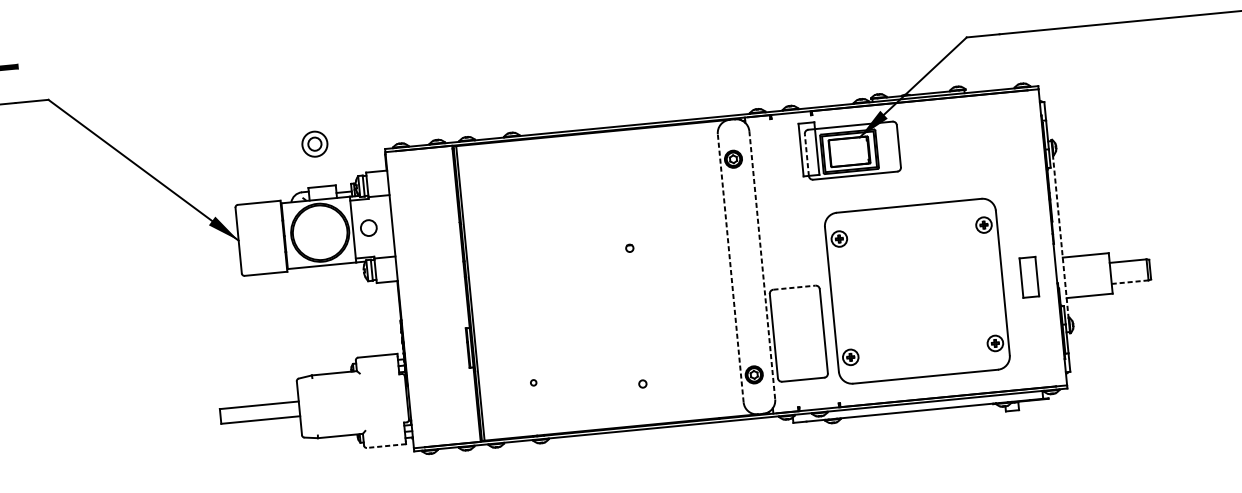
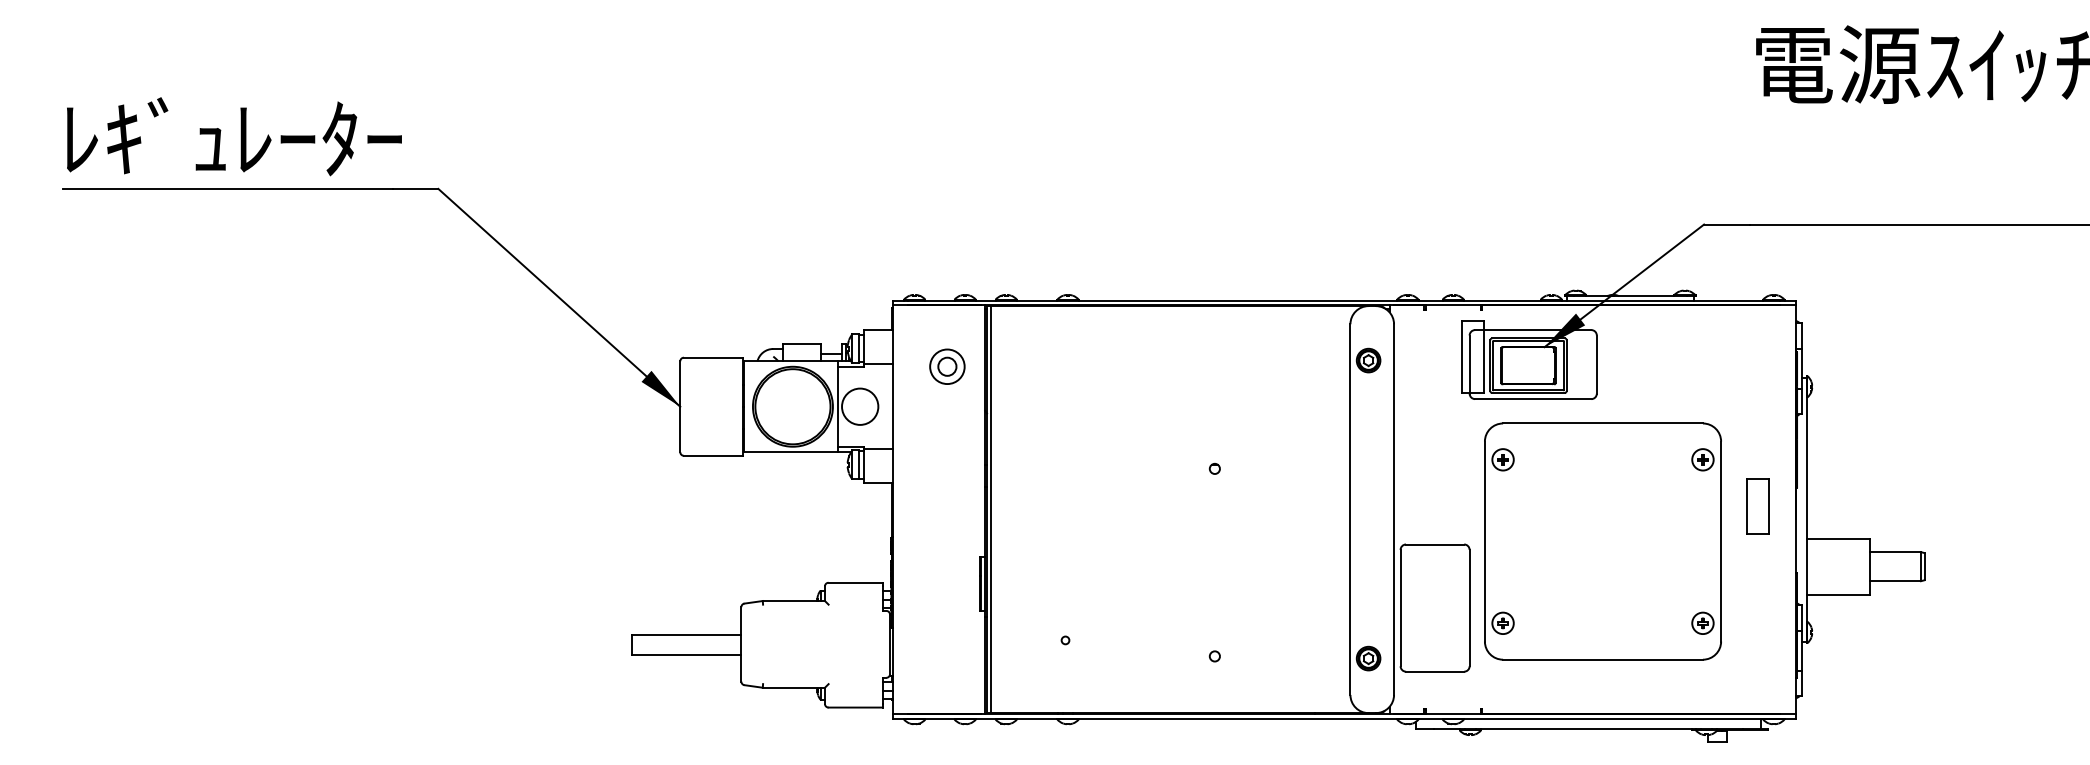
part: (314, 143) -> (947, 366), moved
line: (806, 155) -> (1469, 364), dashed -> solid
circle: (369, 227) -> (860, 406), size x1.67
line: (1060, 236) -> (1806, 509), dashed -> solid
line: (762, 265) -> (1394, 510), dashed -> solid
line: (730, 268) -> (1350, 509), dashed -> solid
part: (1028, 277) -> (1757, 506), moved
line: (1130, 282) -> (1895, 581), dashed -> solid
line: (794, 287) -> (1435, 544), dashed -> solid
part: (917, 291) -> (1602, 541), moved
line: (386, 446) -> (855, 707), dashed -> solid

